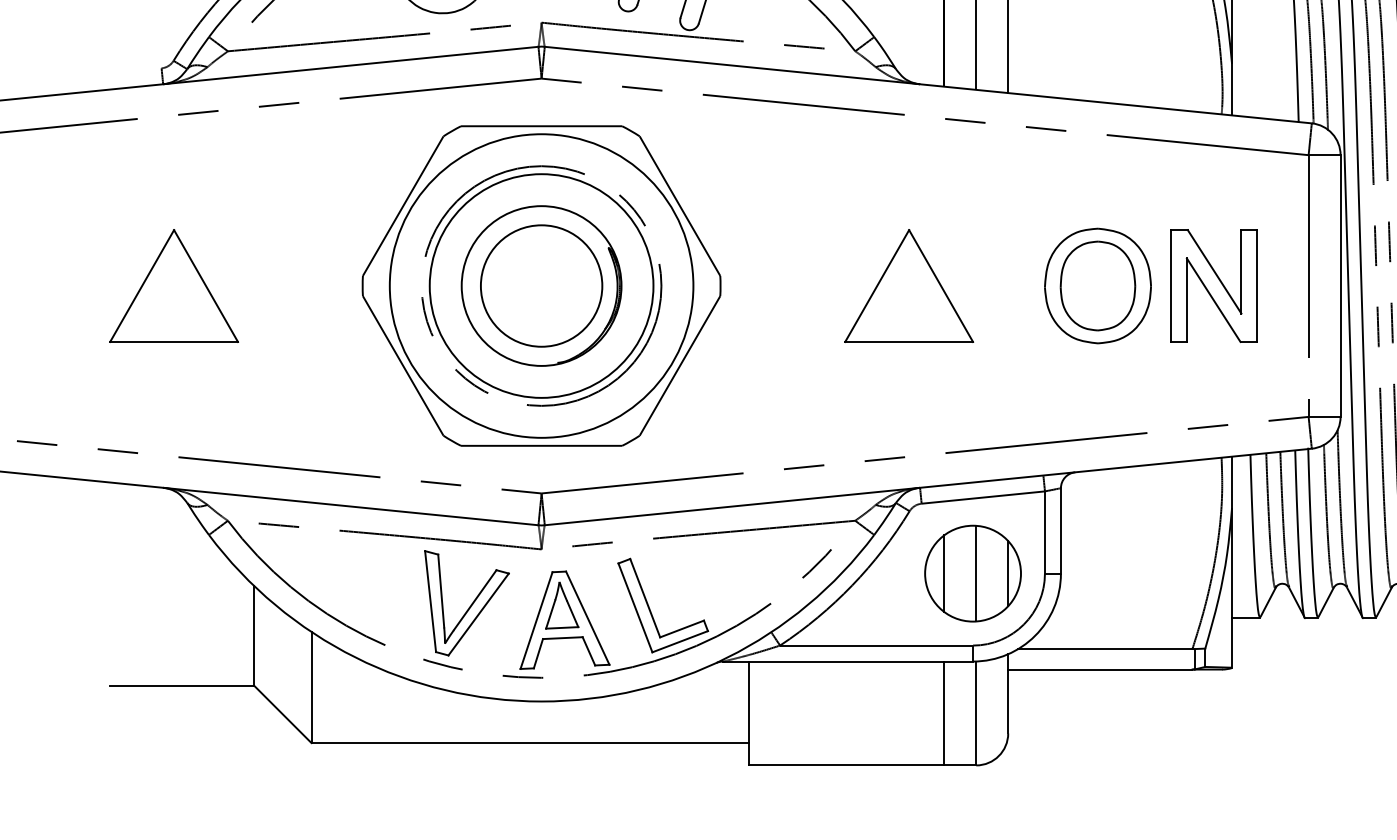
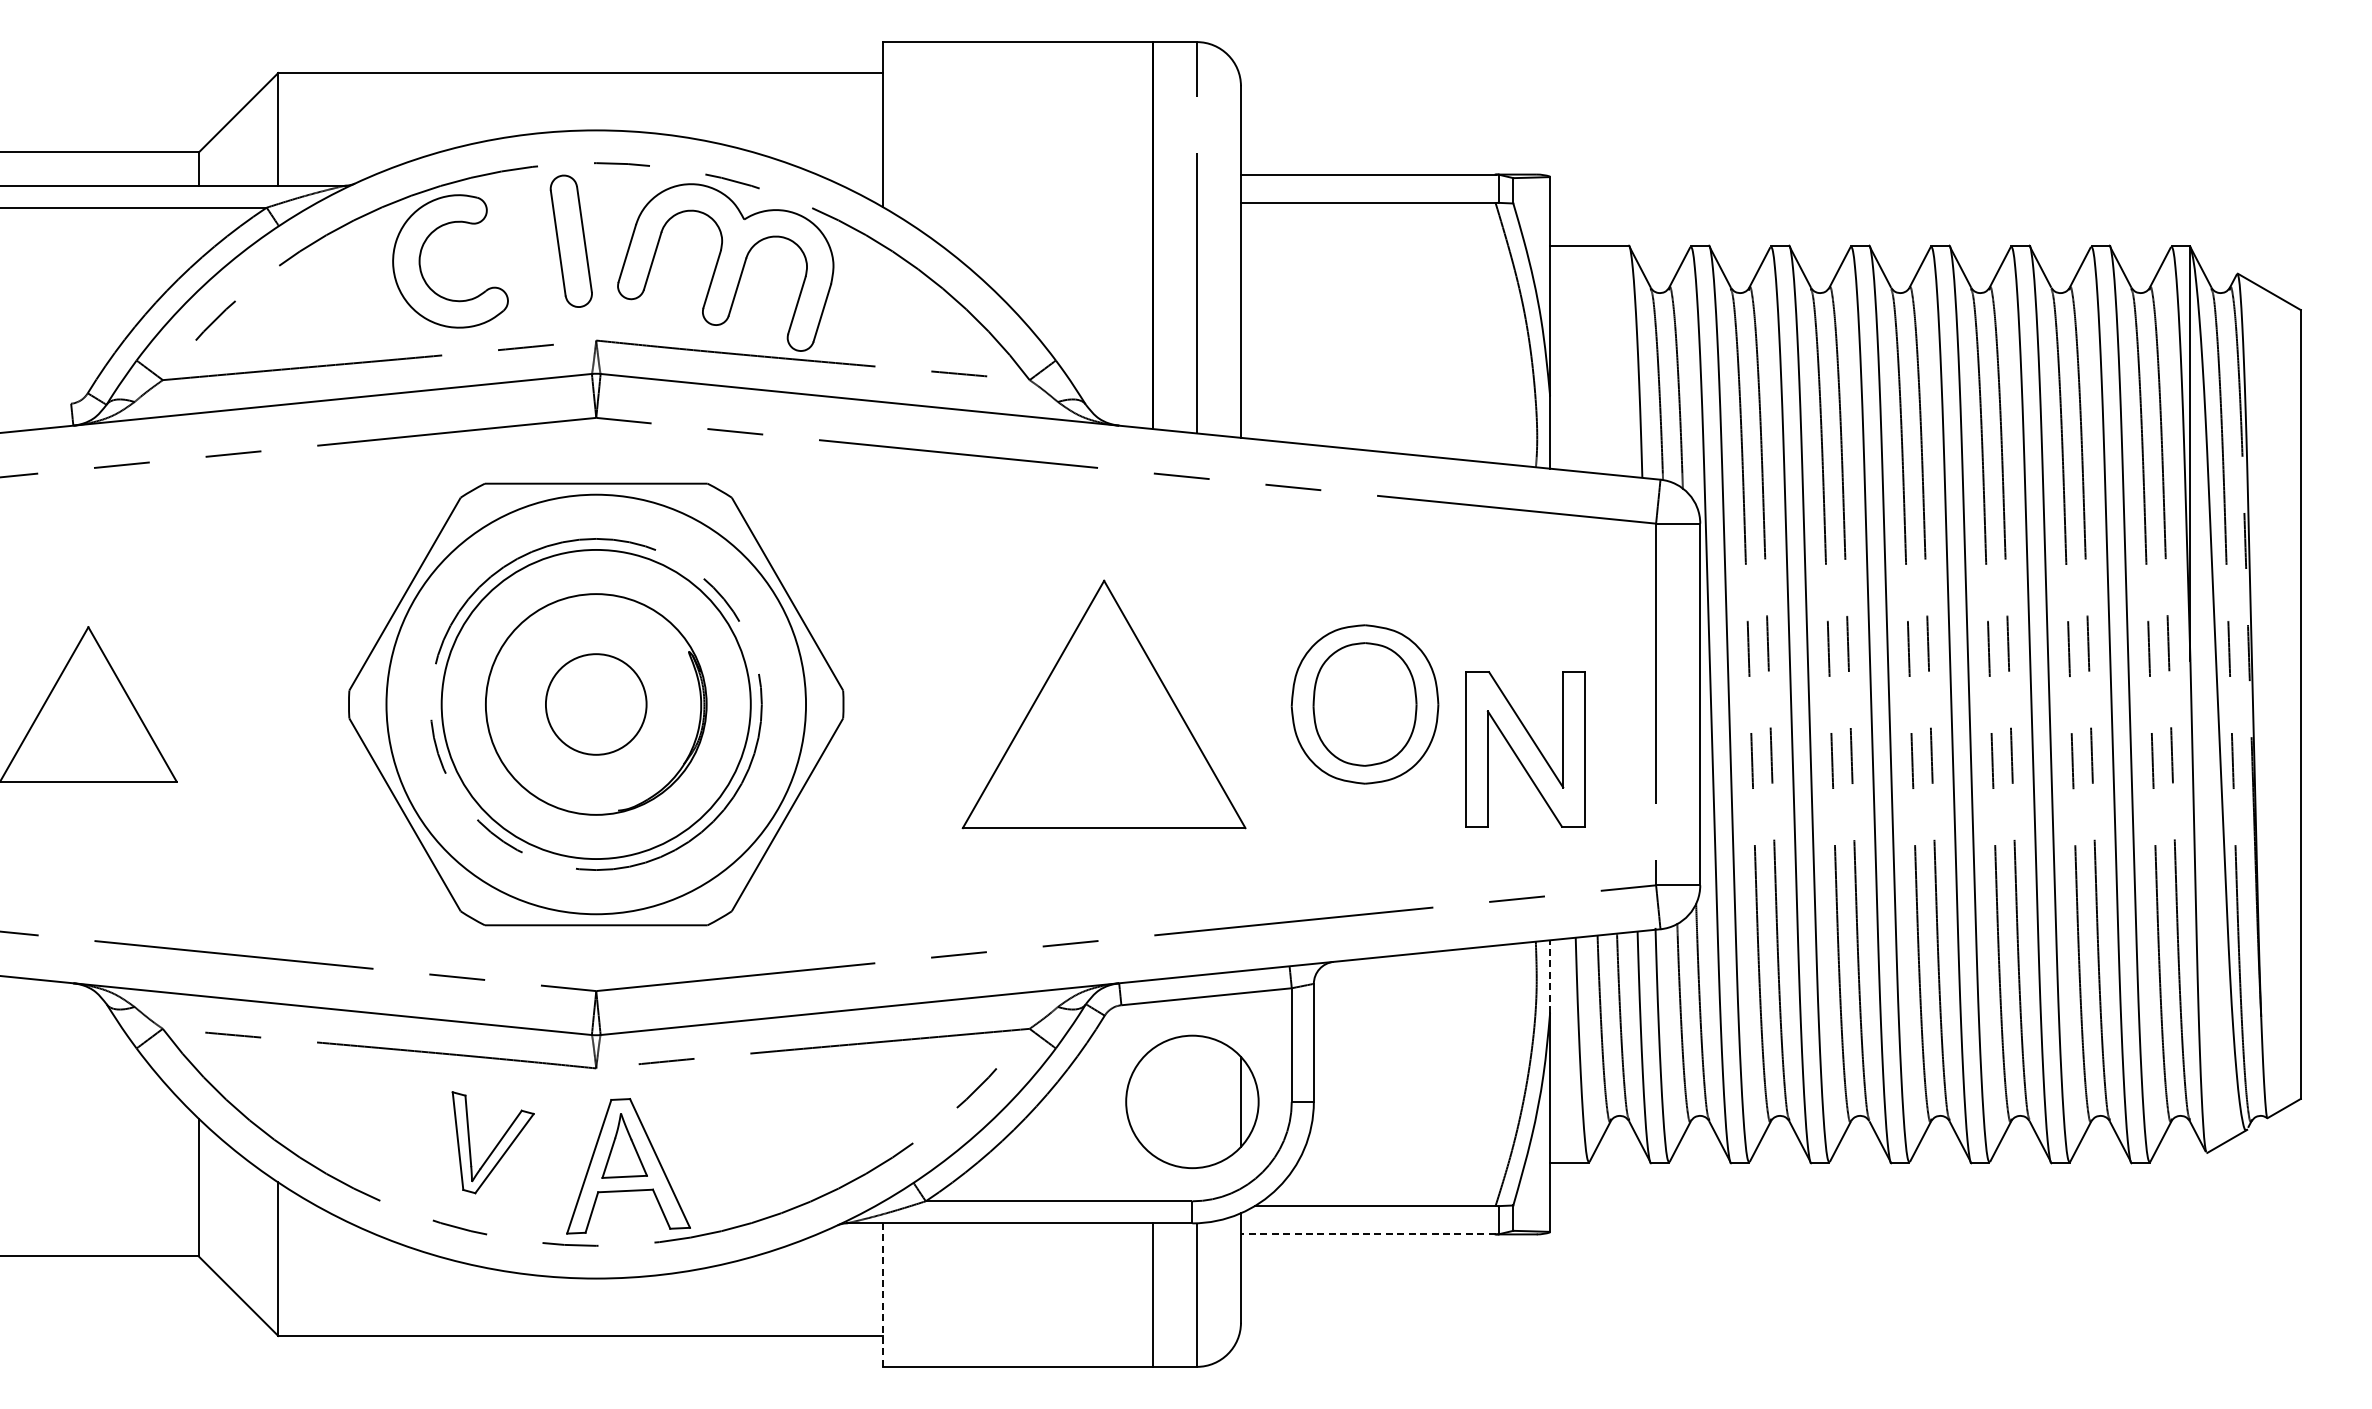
circle: (541, 286) -> (596, 704), size x0.6
part: (908, 286) -> (1103, 704), size x1.6
part: (1214, 286) -> (1525, 749), moved
line: (1232, 482) -> (1550, 976), solid -> dashed
line: (944, 573) -> (1152, 1101), removed
line: (976, 573) -> (1196, 1101), removed
part: (467, 603) -> (493, 1142), size x0.7
part: (651, 610) -> (747, 1153), removed
line: (1099, 669) -> (1367, 1234), solid -> dashed
line: (749, 713) -> (883, 1295), solid -> dashed

